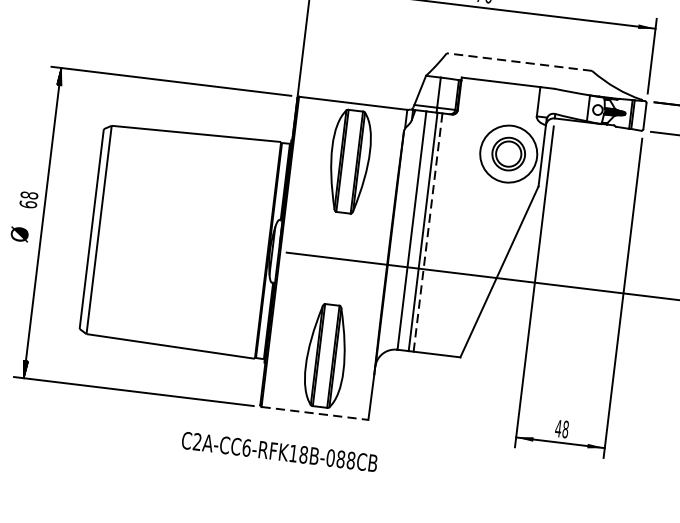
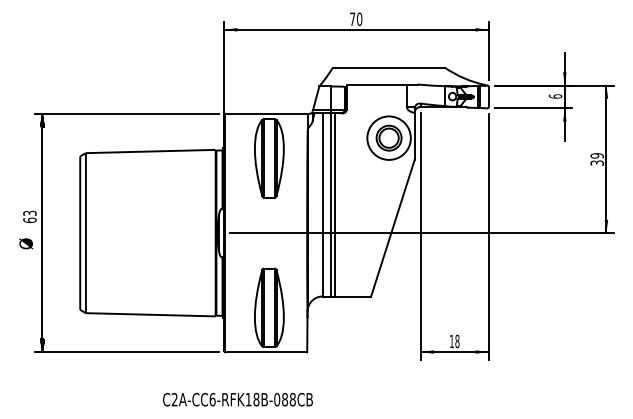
line: (519, 62) -> (388, 67), dashed -> solid
text: (28, 195) -> (29, 213), 68 -> 63
line: (428, 231) -> (335, 204), dashed -> solid
line: (315, 413) -> (266, 352), dashed -> solid
text: (557, 428) -> (451, 341), 48 -> 18
text: (279, 451) -> (237, 399), moved

